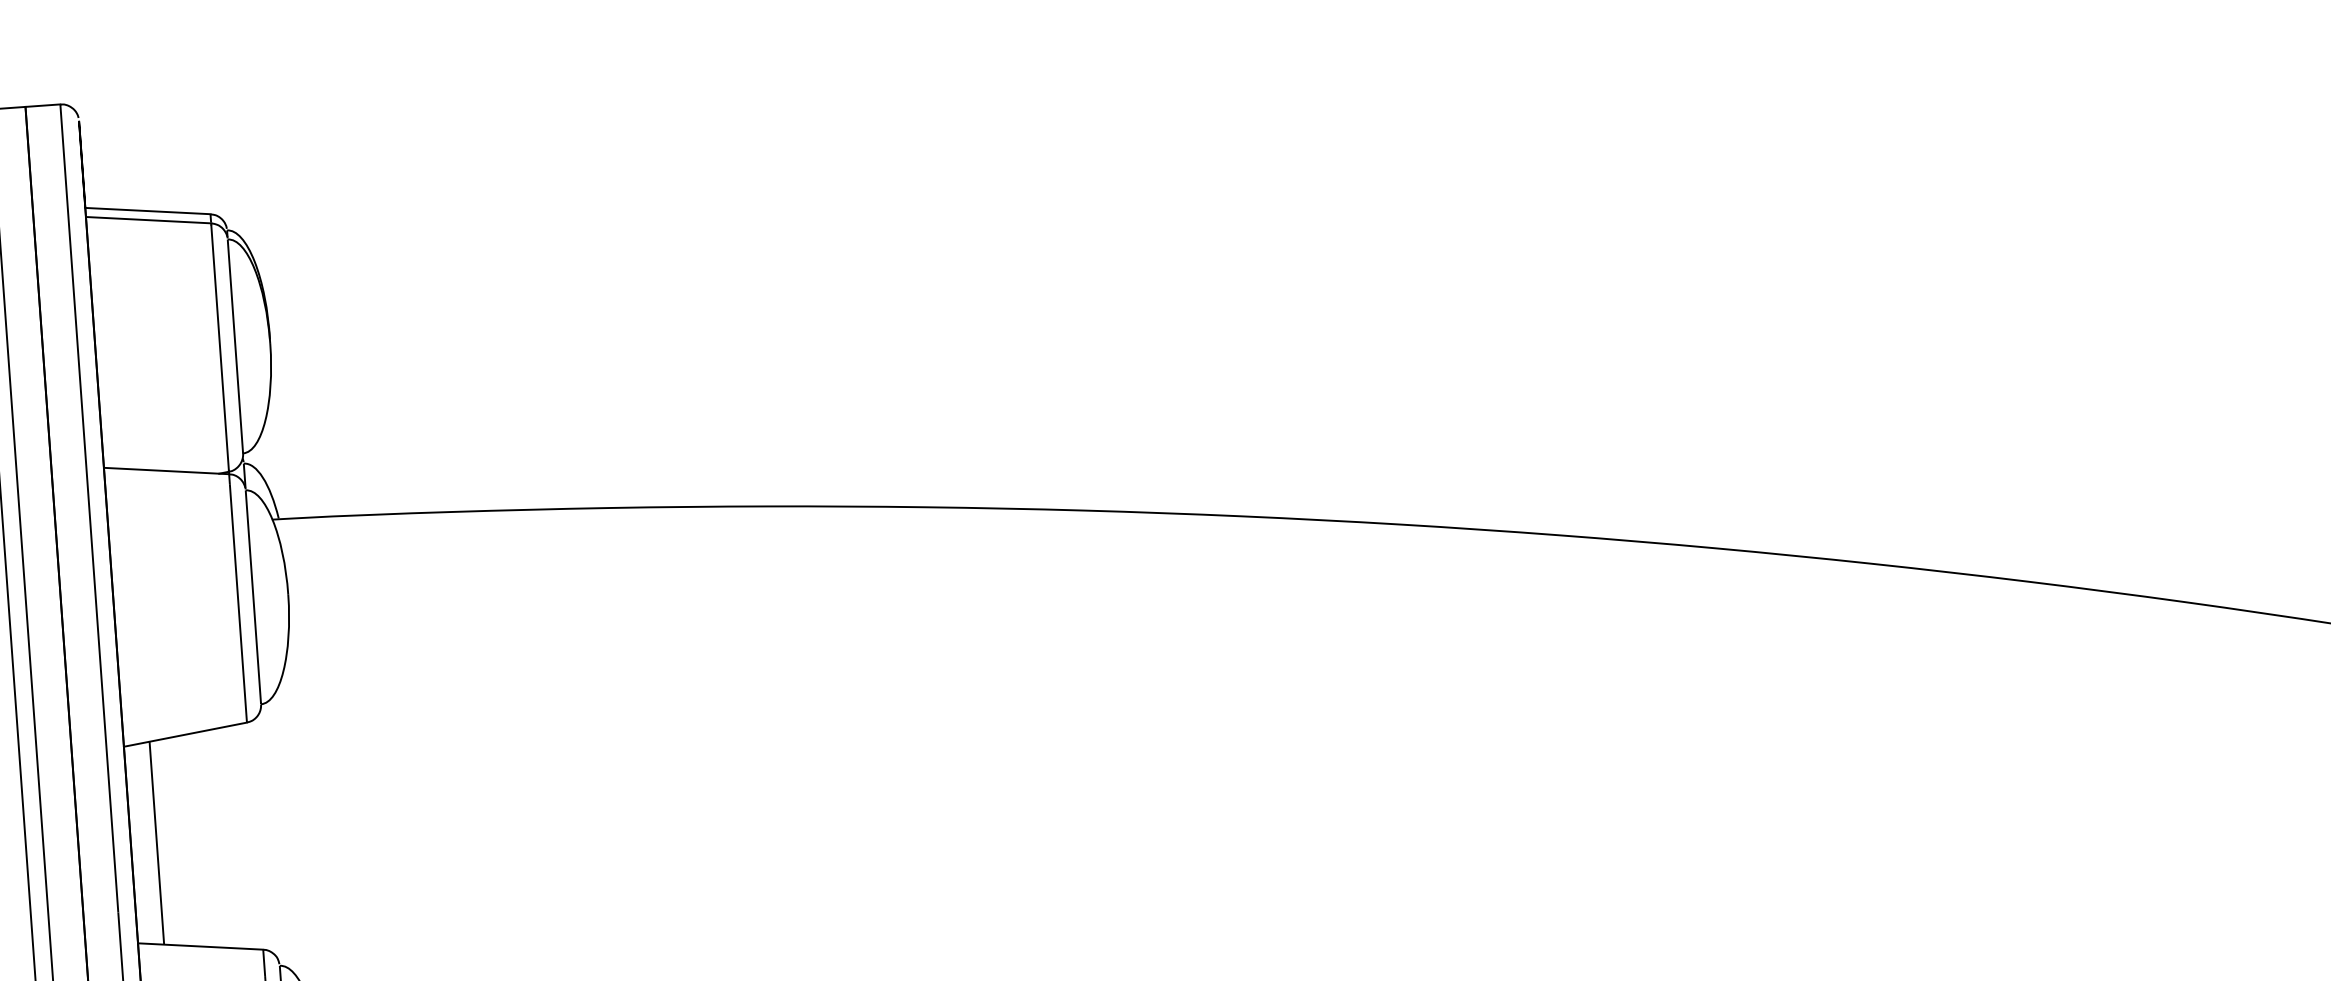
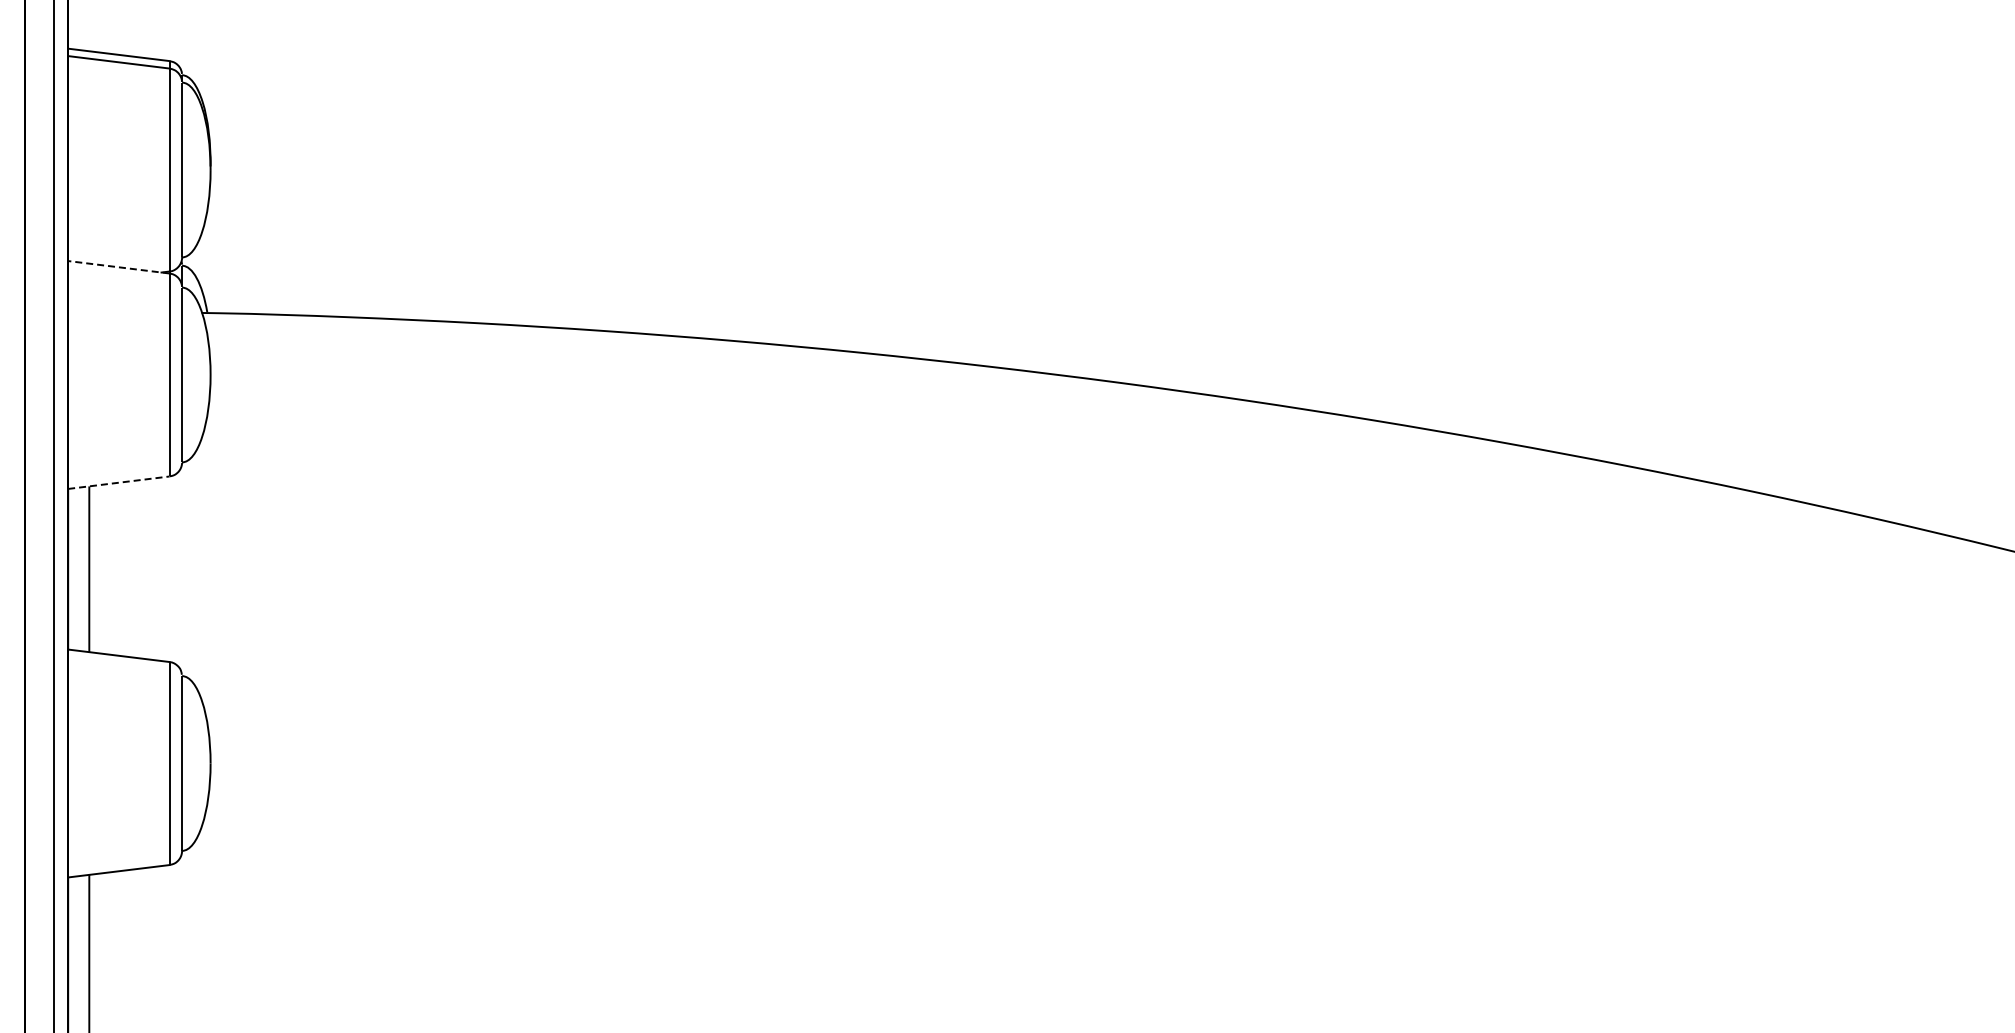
line: (166, 471) -> (118, 267), solid -> dashed
line: (186, 734) -> (119, 482), solid -> dashed

